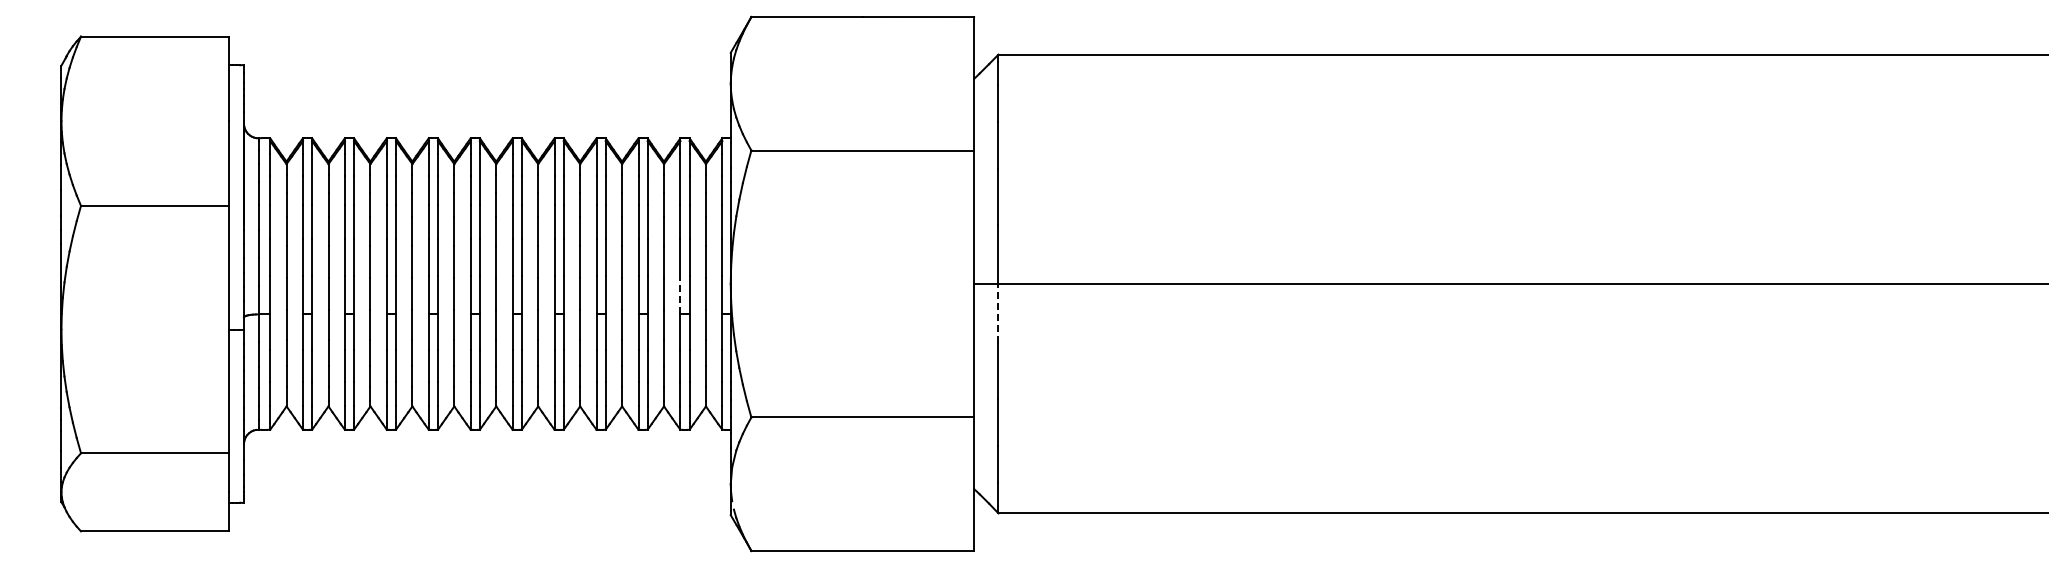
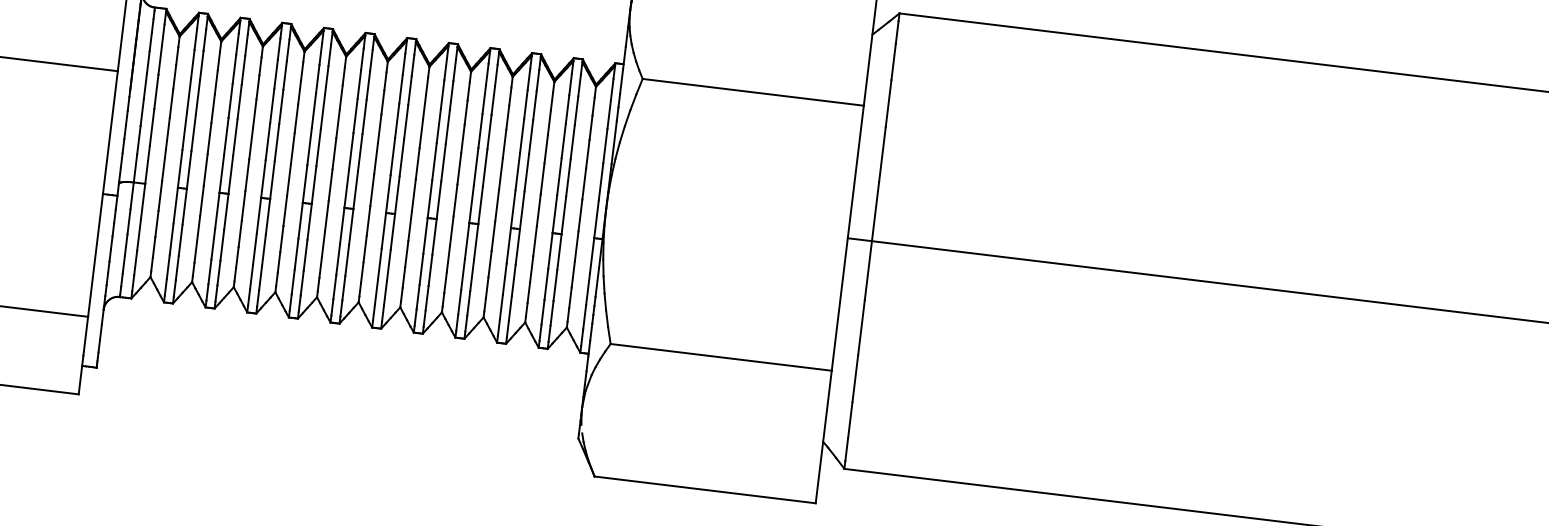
line: (680, 295) -> (554, 214), dashed -> solid
line: (998, 313) -> (868, 270), dashed -> solid

